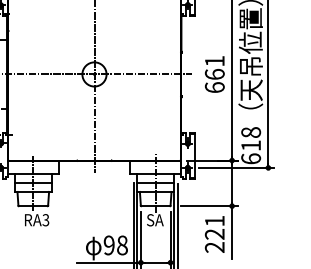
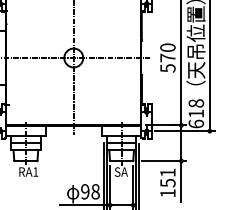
text: (214, 74) -> (167, 58), 661 -> 570
text: (45, 220) -> (35, 172), RA3 -> RA1
text: (214, 240) -> (167, 187), 221 -> 151

